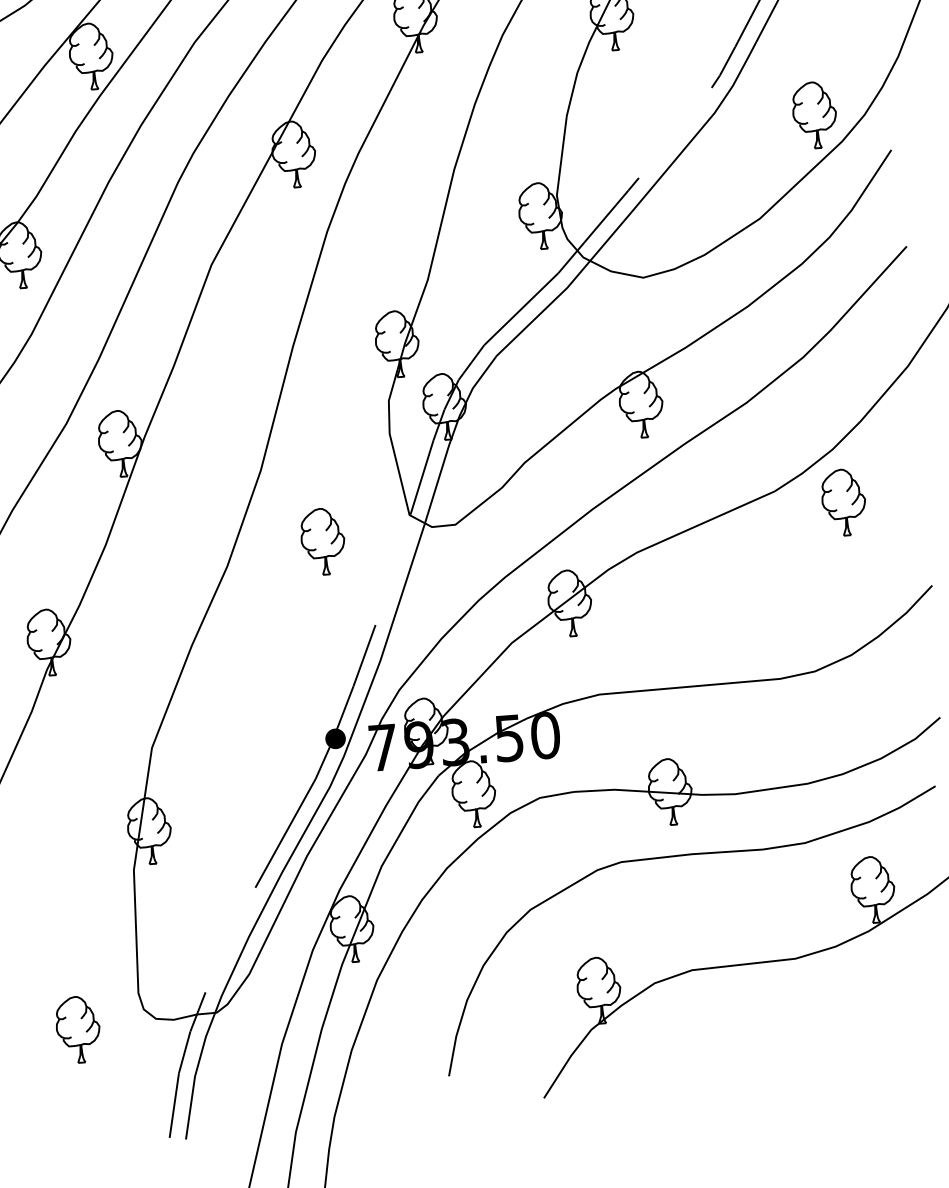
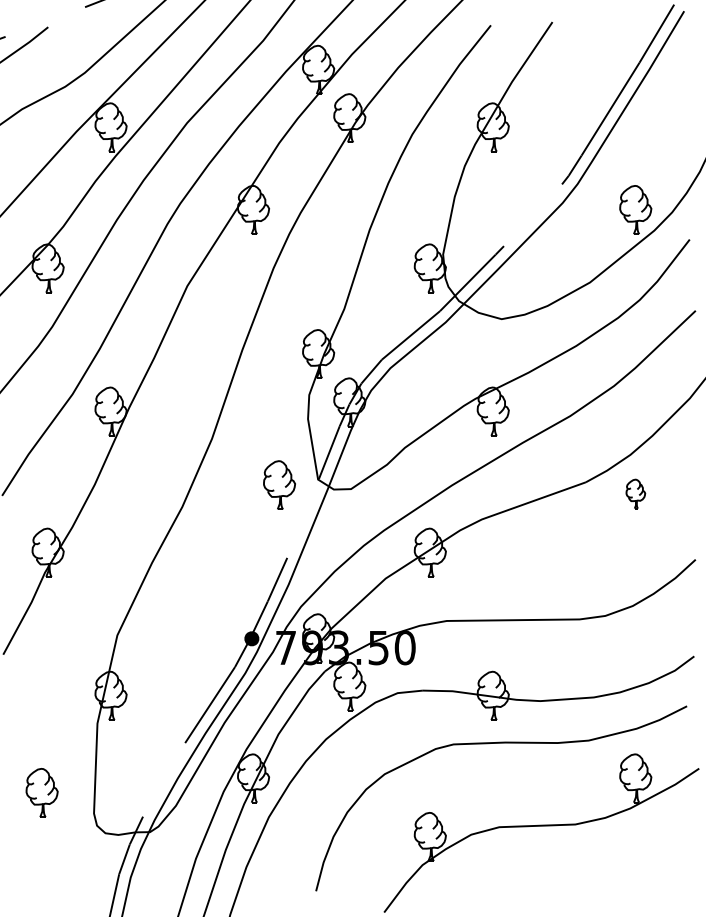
part: (843, 501) -> (635, 493), size x0.6
part: (322, 540) -> (279, 484), moved
part: (77, 1029) -> (41, 792), moved

